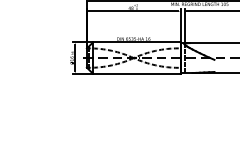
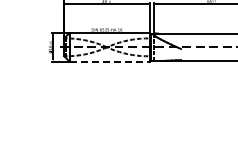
line: (137, 73) -> (110, 61), solid -> dashed

